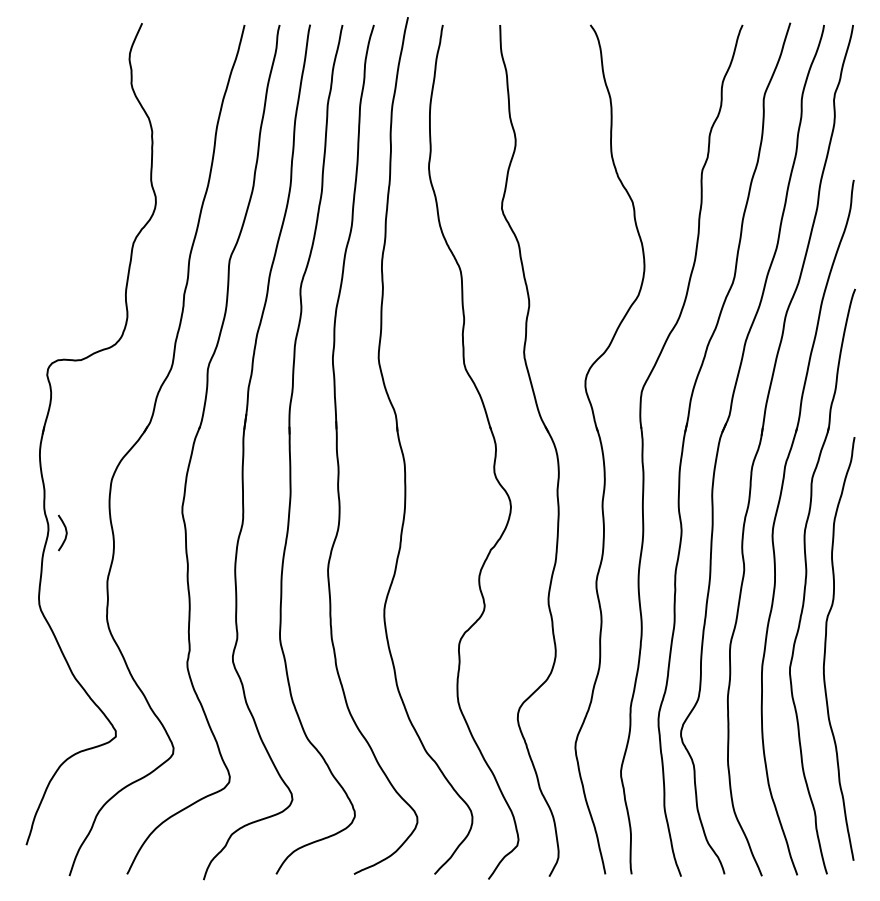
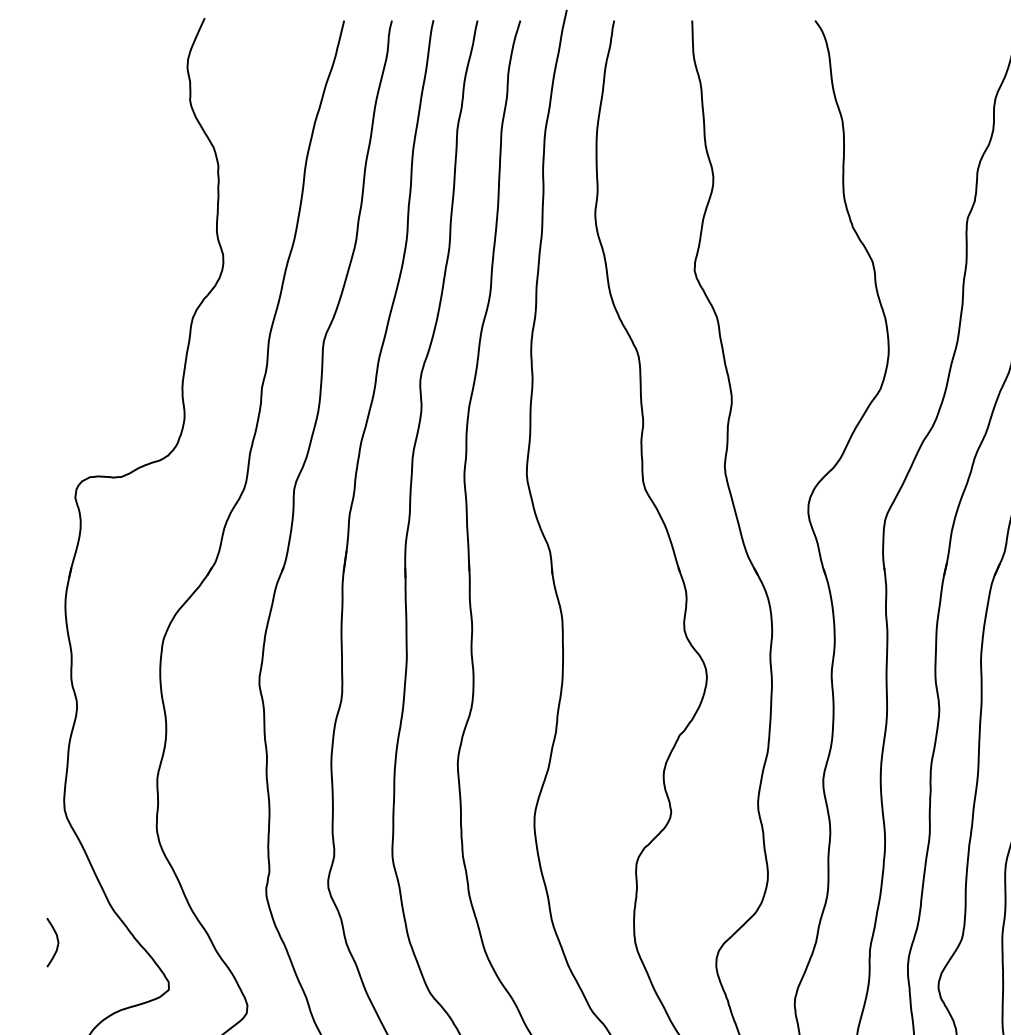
curve: (65, 532) -> (56, 941), moved

